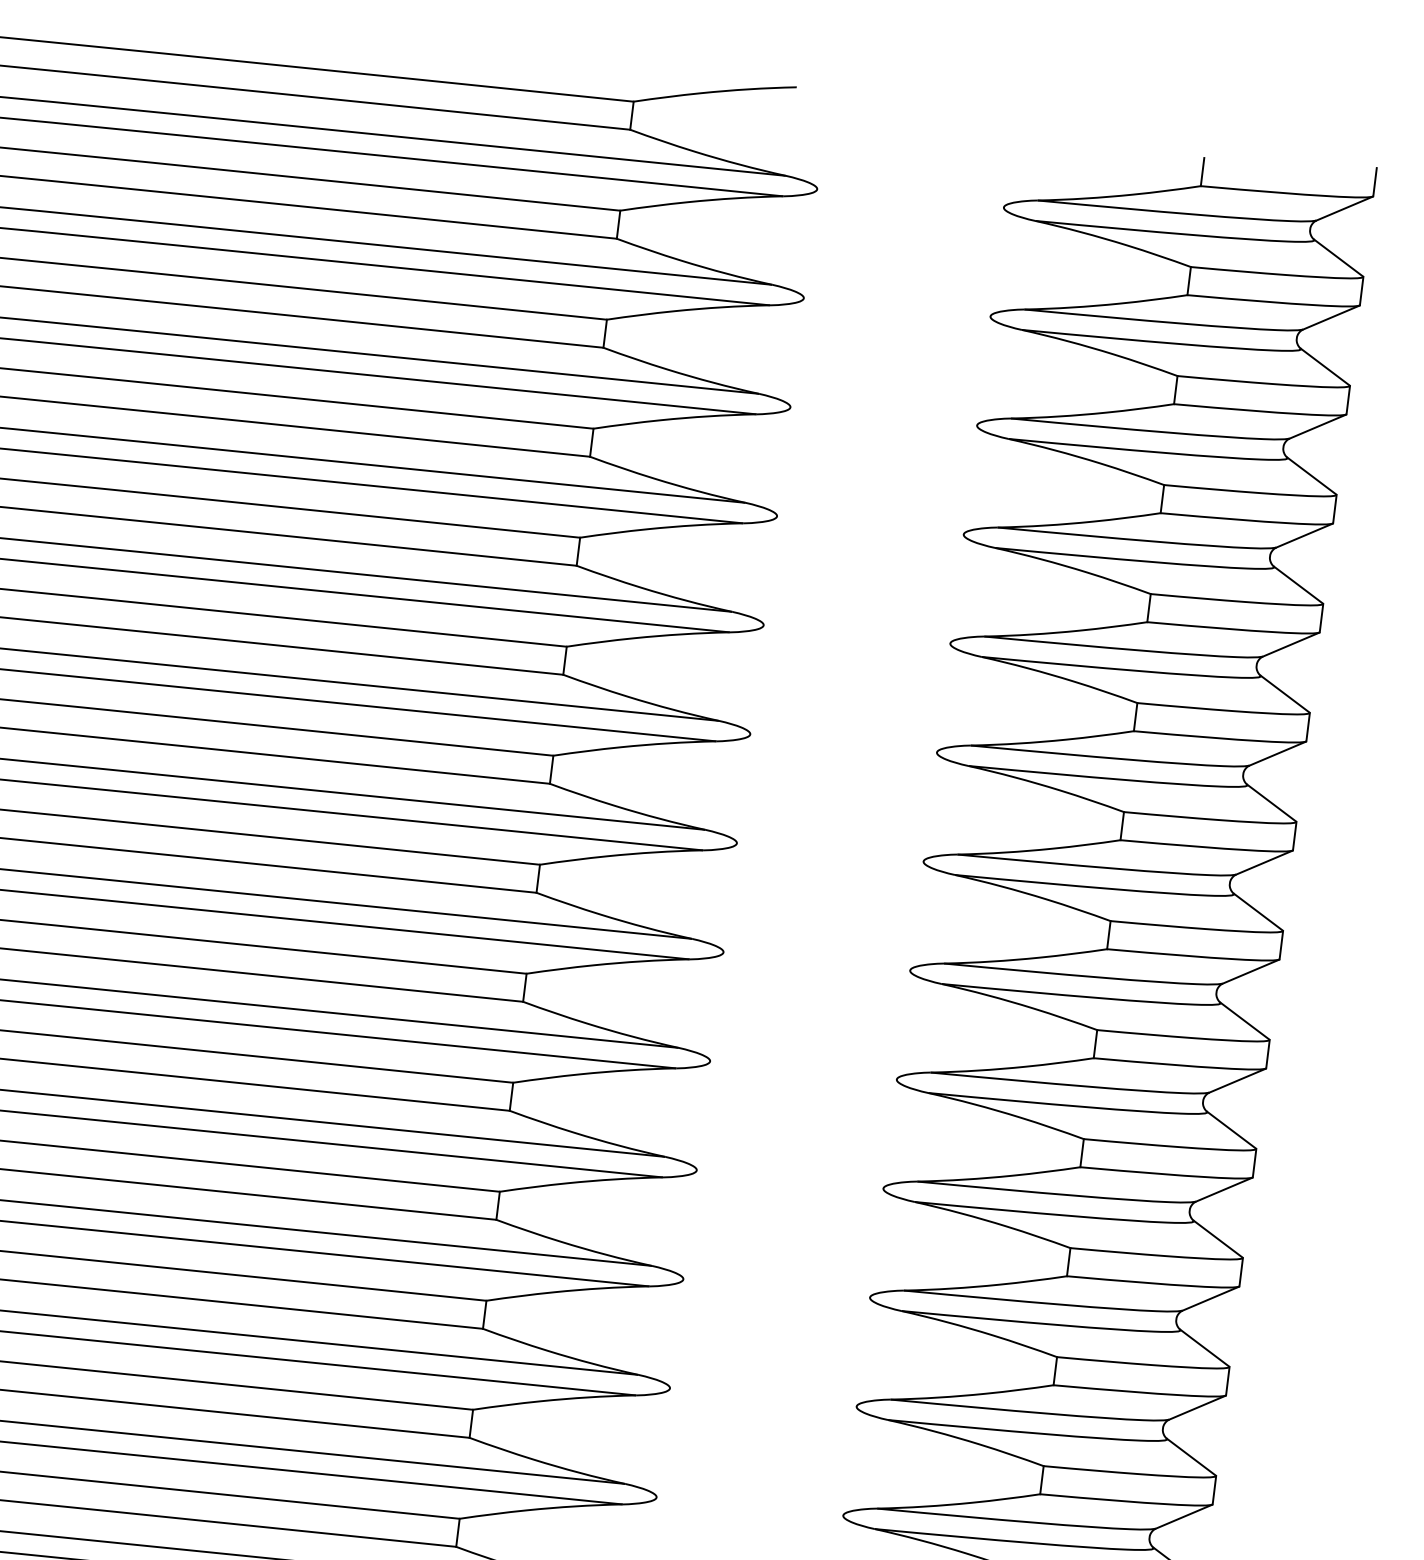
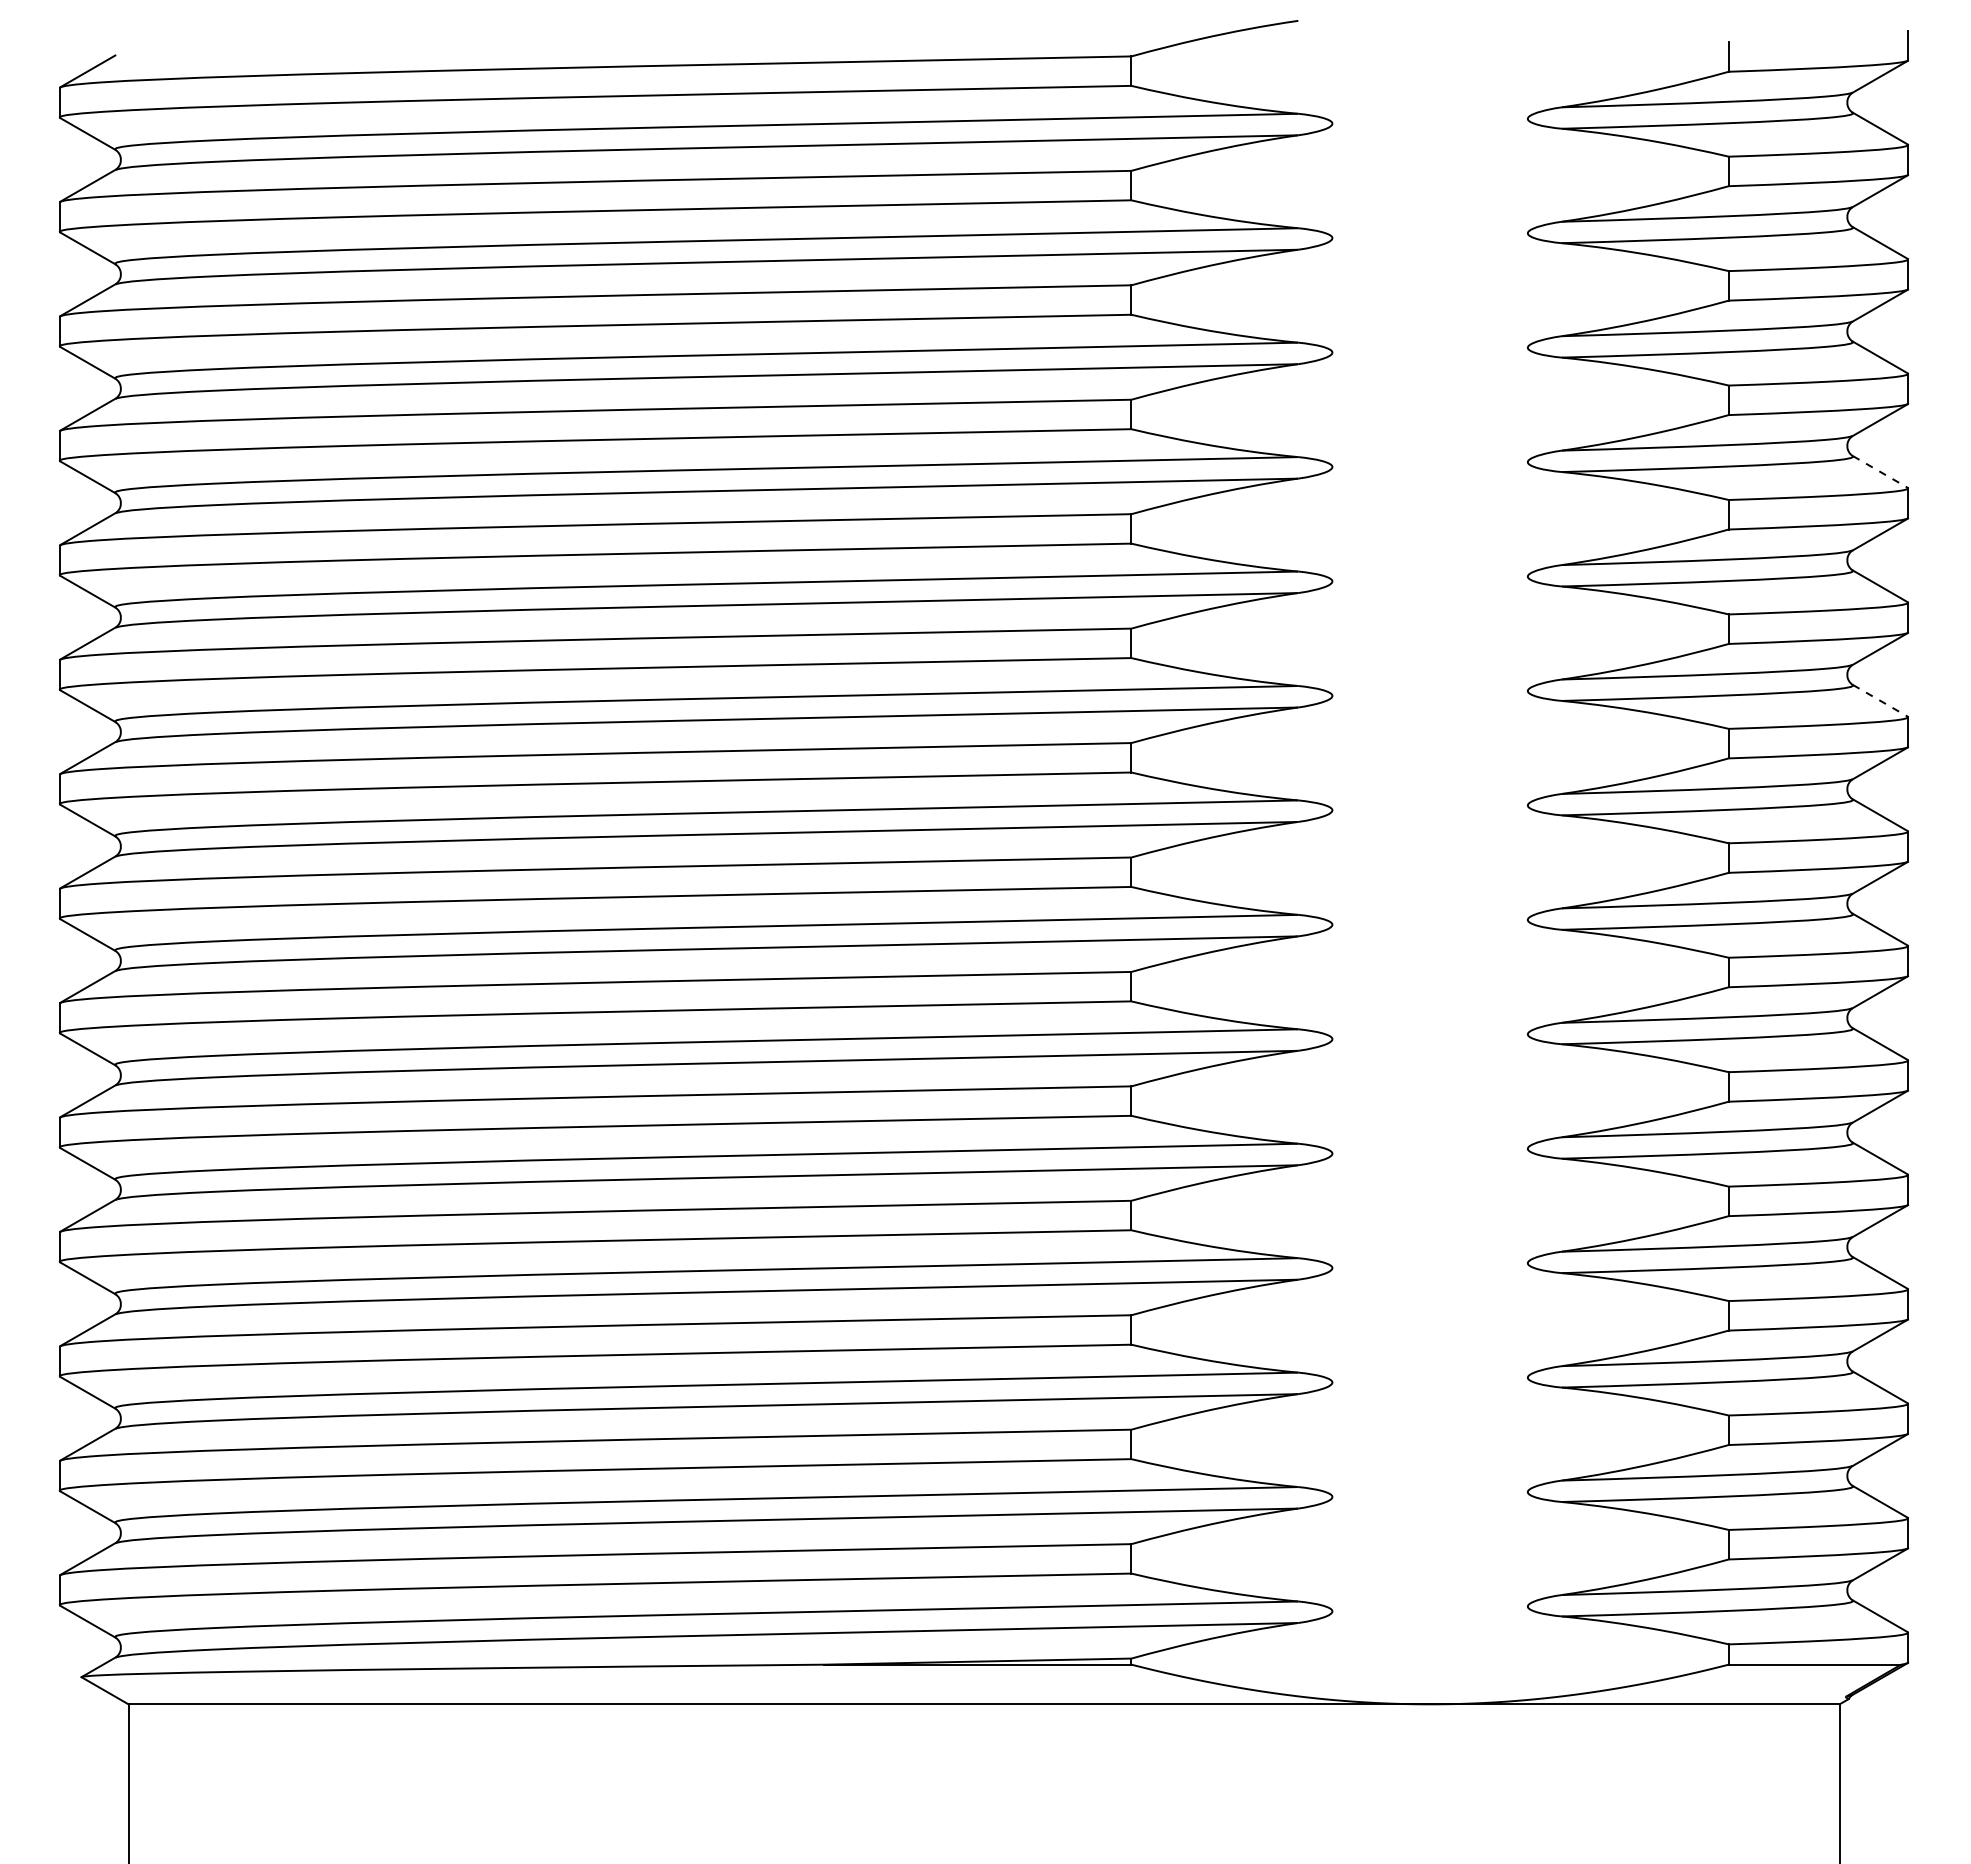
line: (1298, 584) -> (1880, 471), solid -> dashed
line: (1271, 802) -> (1880, 700), solid -> dashed

